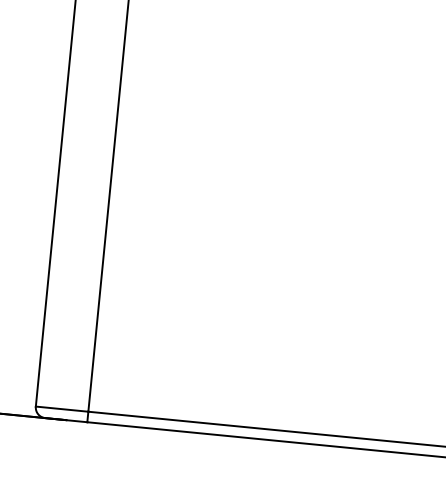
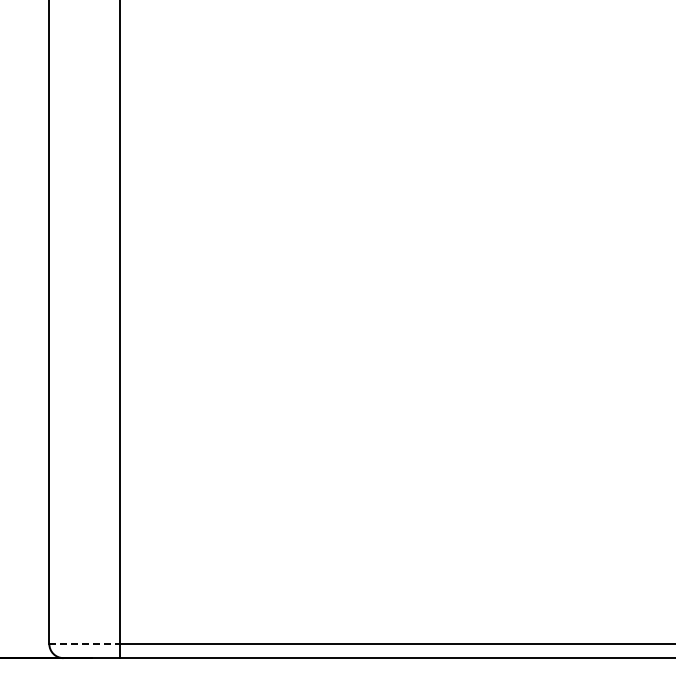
line: (62, 408) -> (85, 643), solid -> dashed

